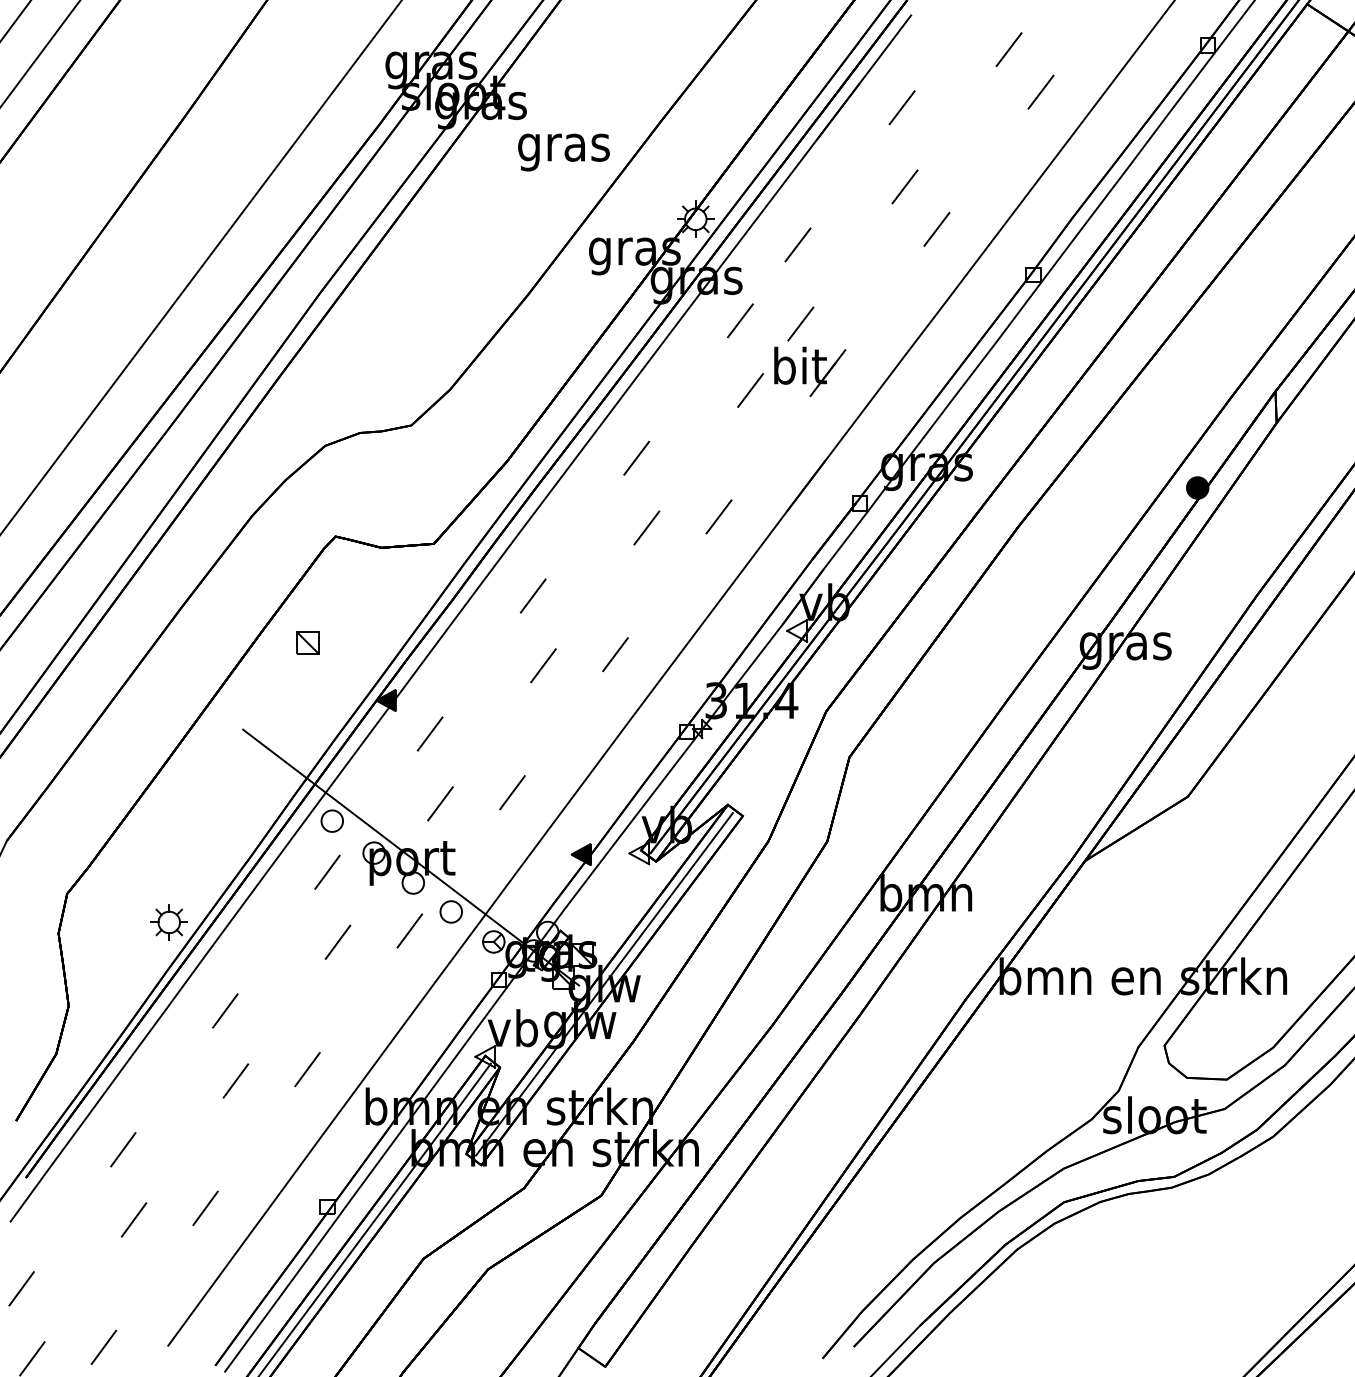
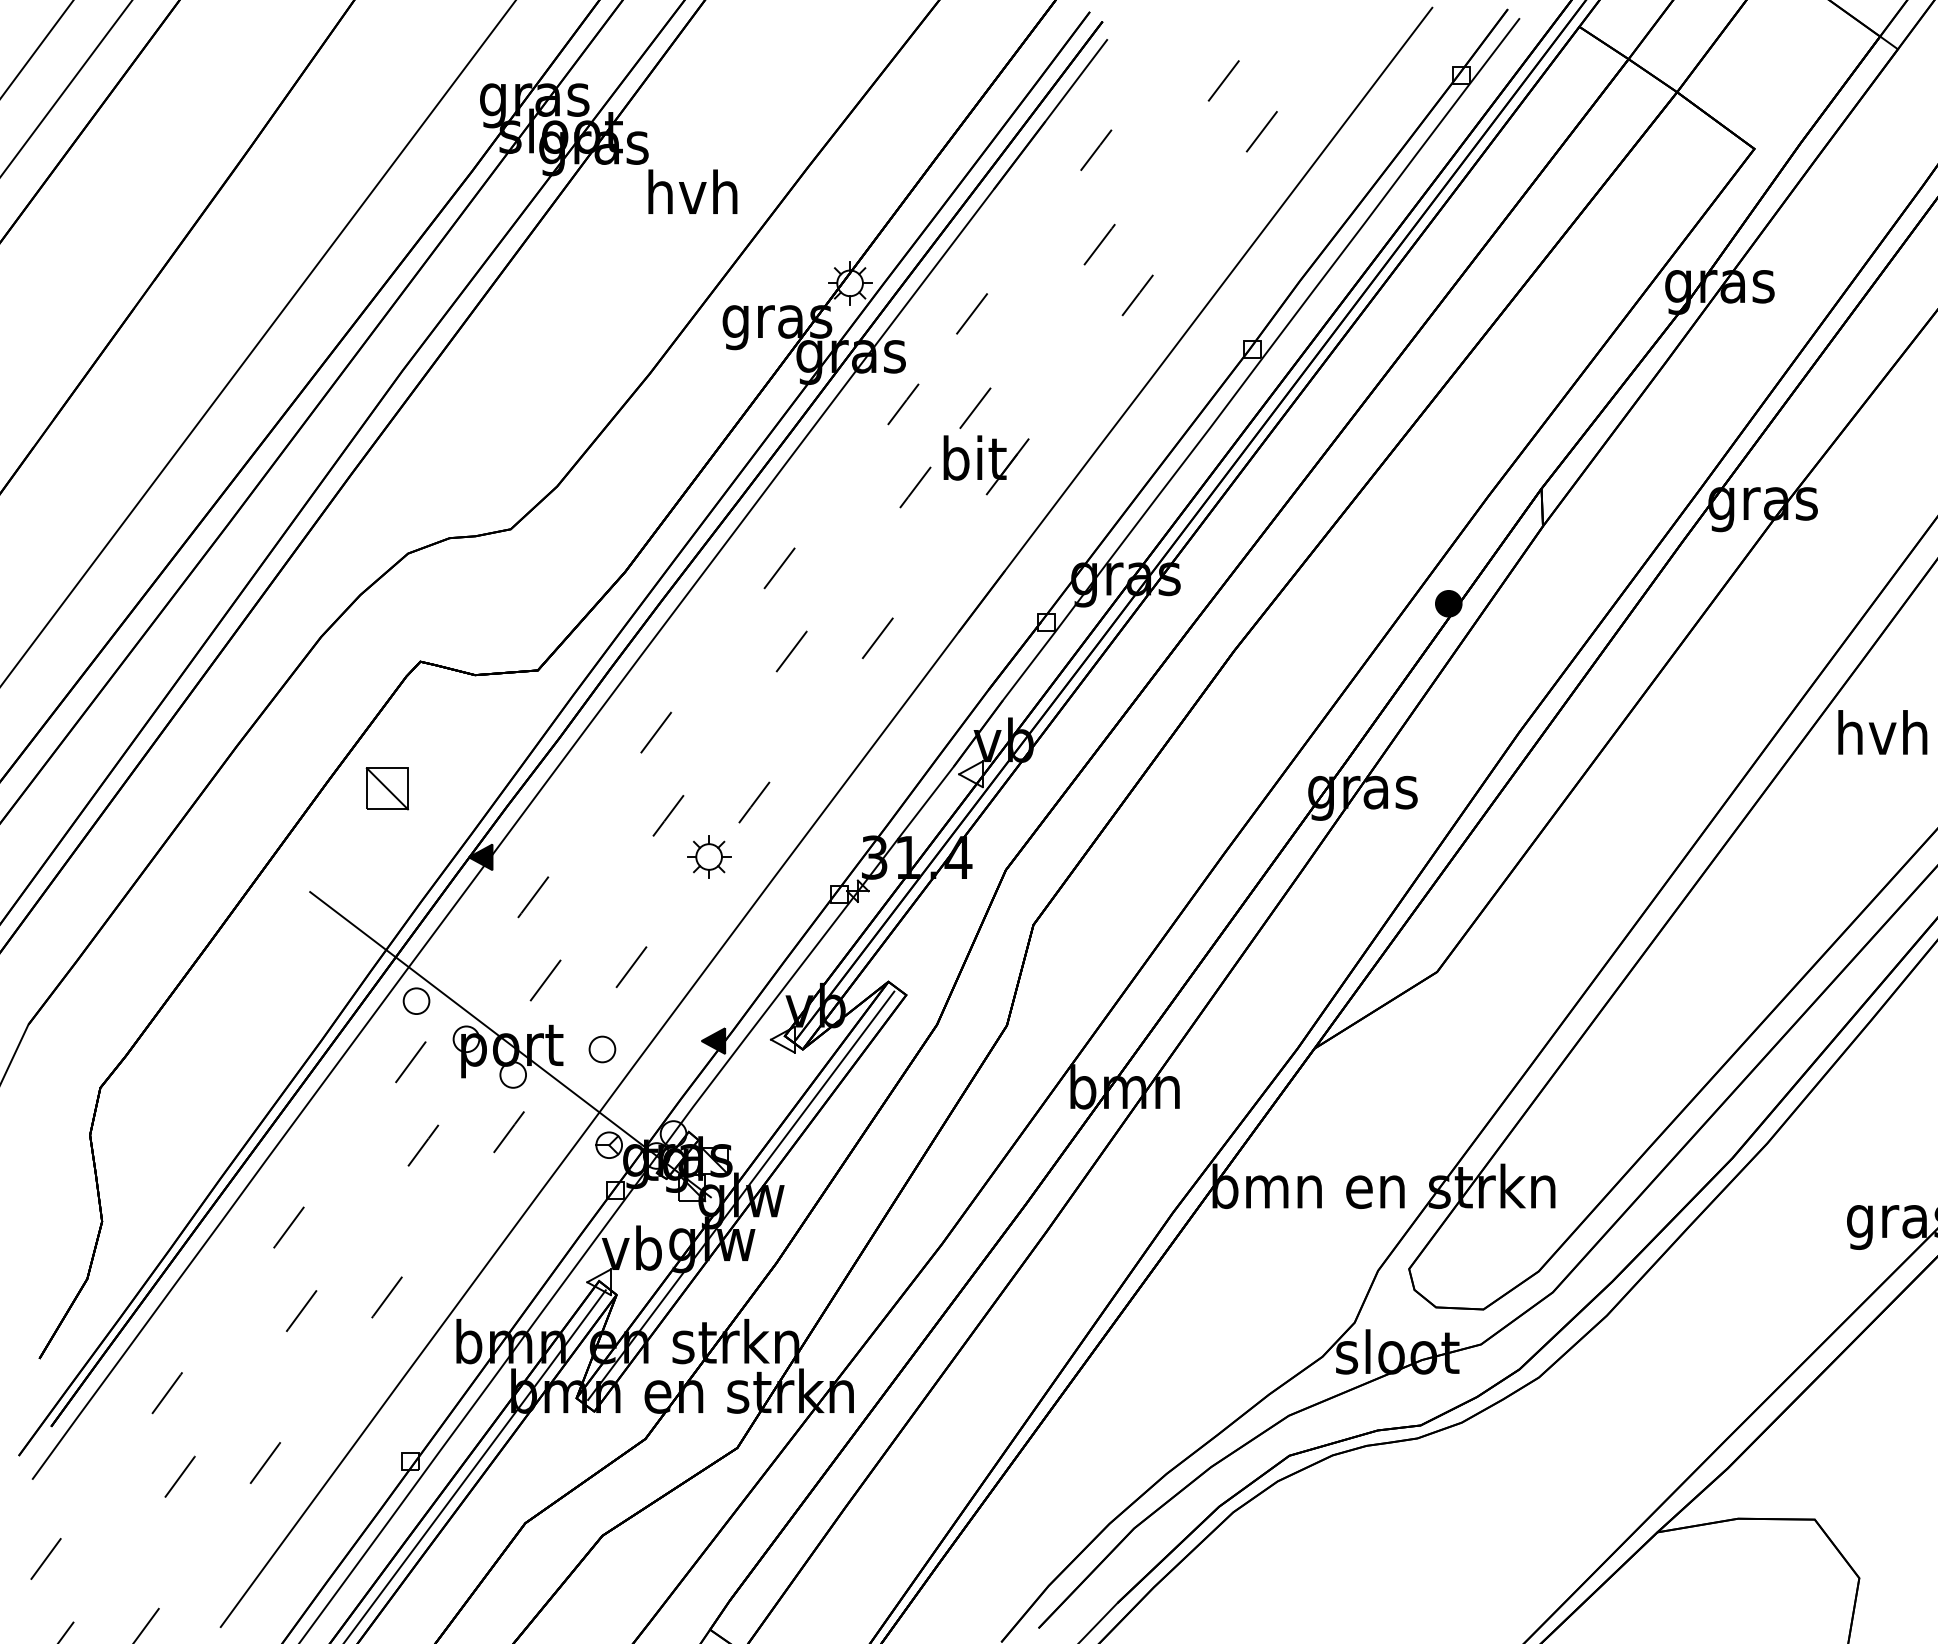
text: (563, 147) -> (692, 197), gras -> hvh
part: (307, 642) -> (387, 788), size x1.6
part: (451, 911) -> (602, 1049), moved
part: (169, 922) -> (709, 856), moved

